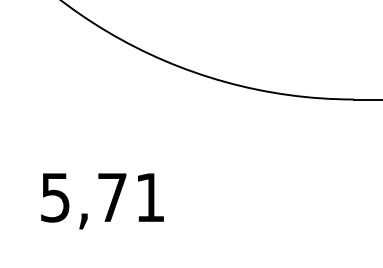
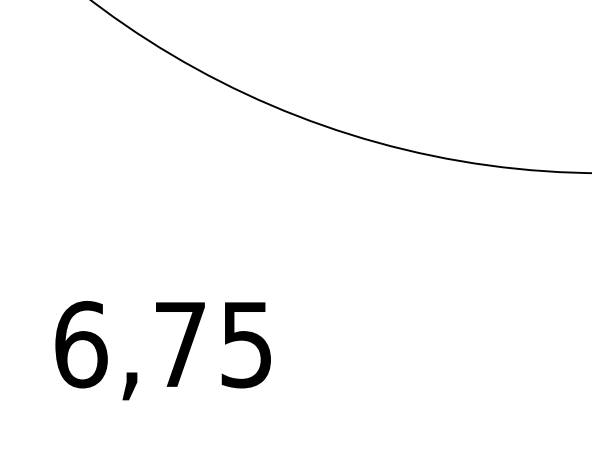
text: (102, 197) -> (163, 344), 5,71 -> 6,75

